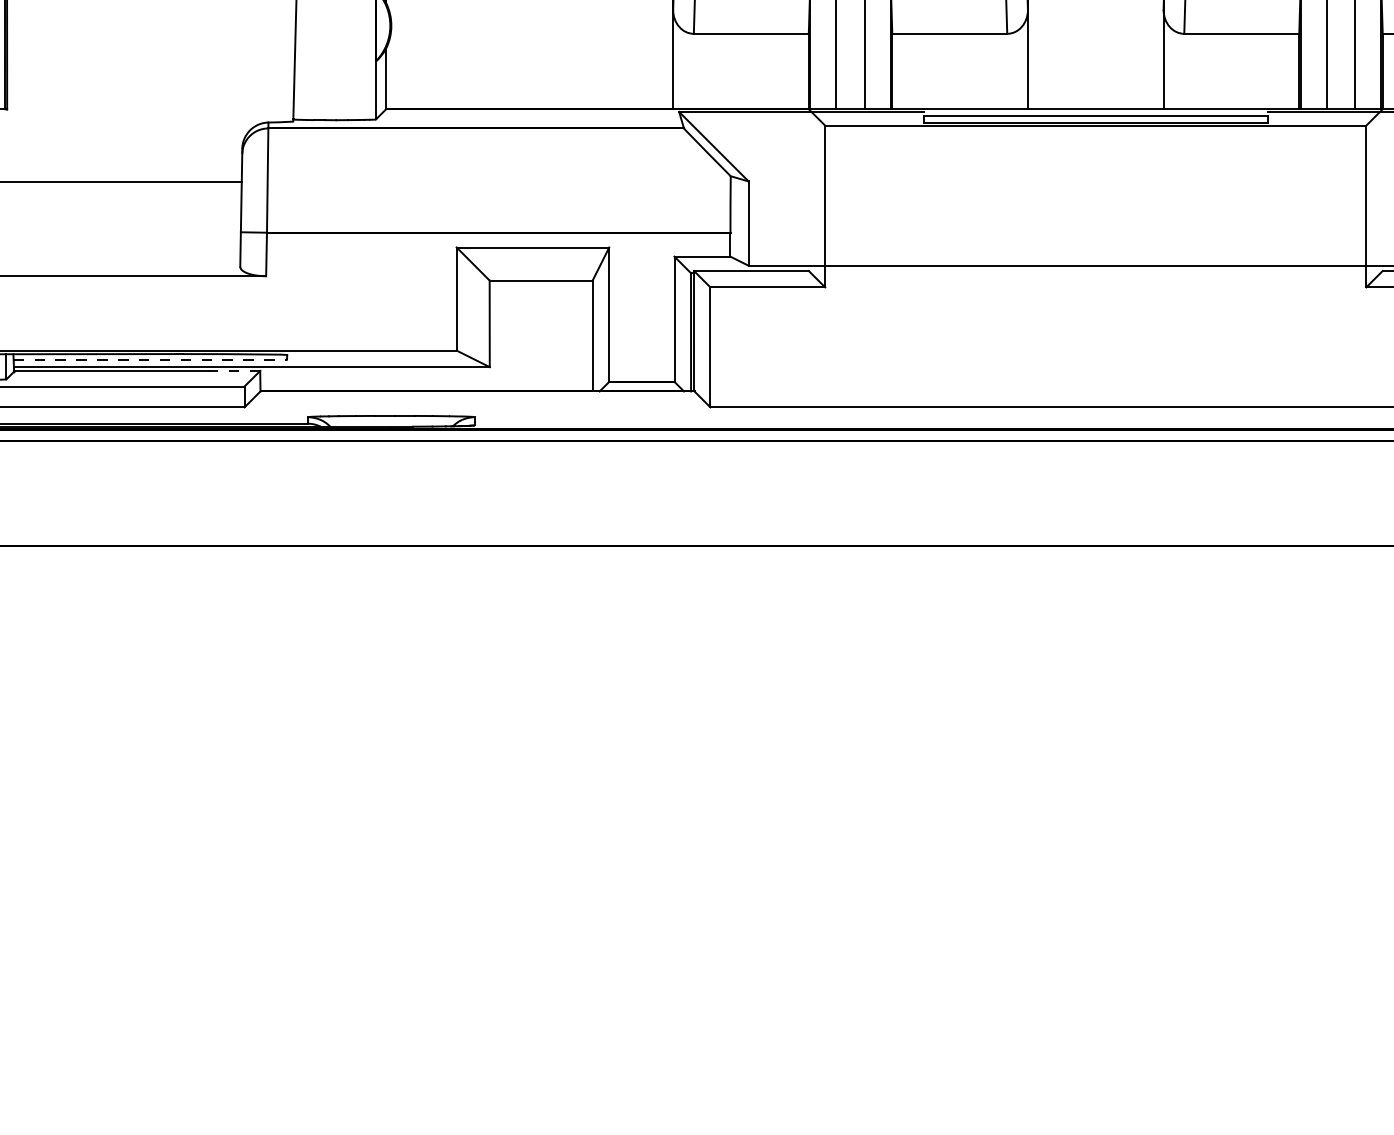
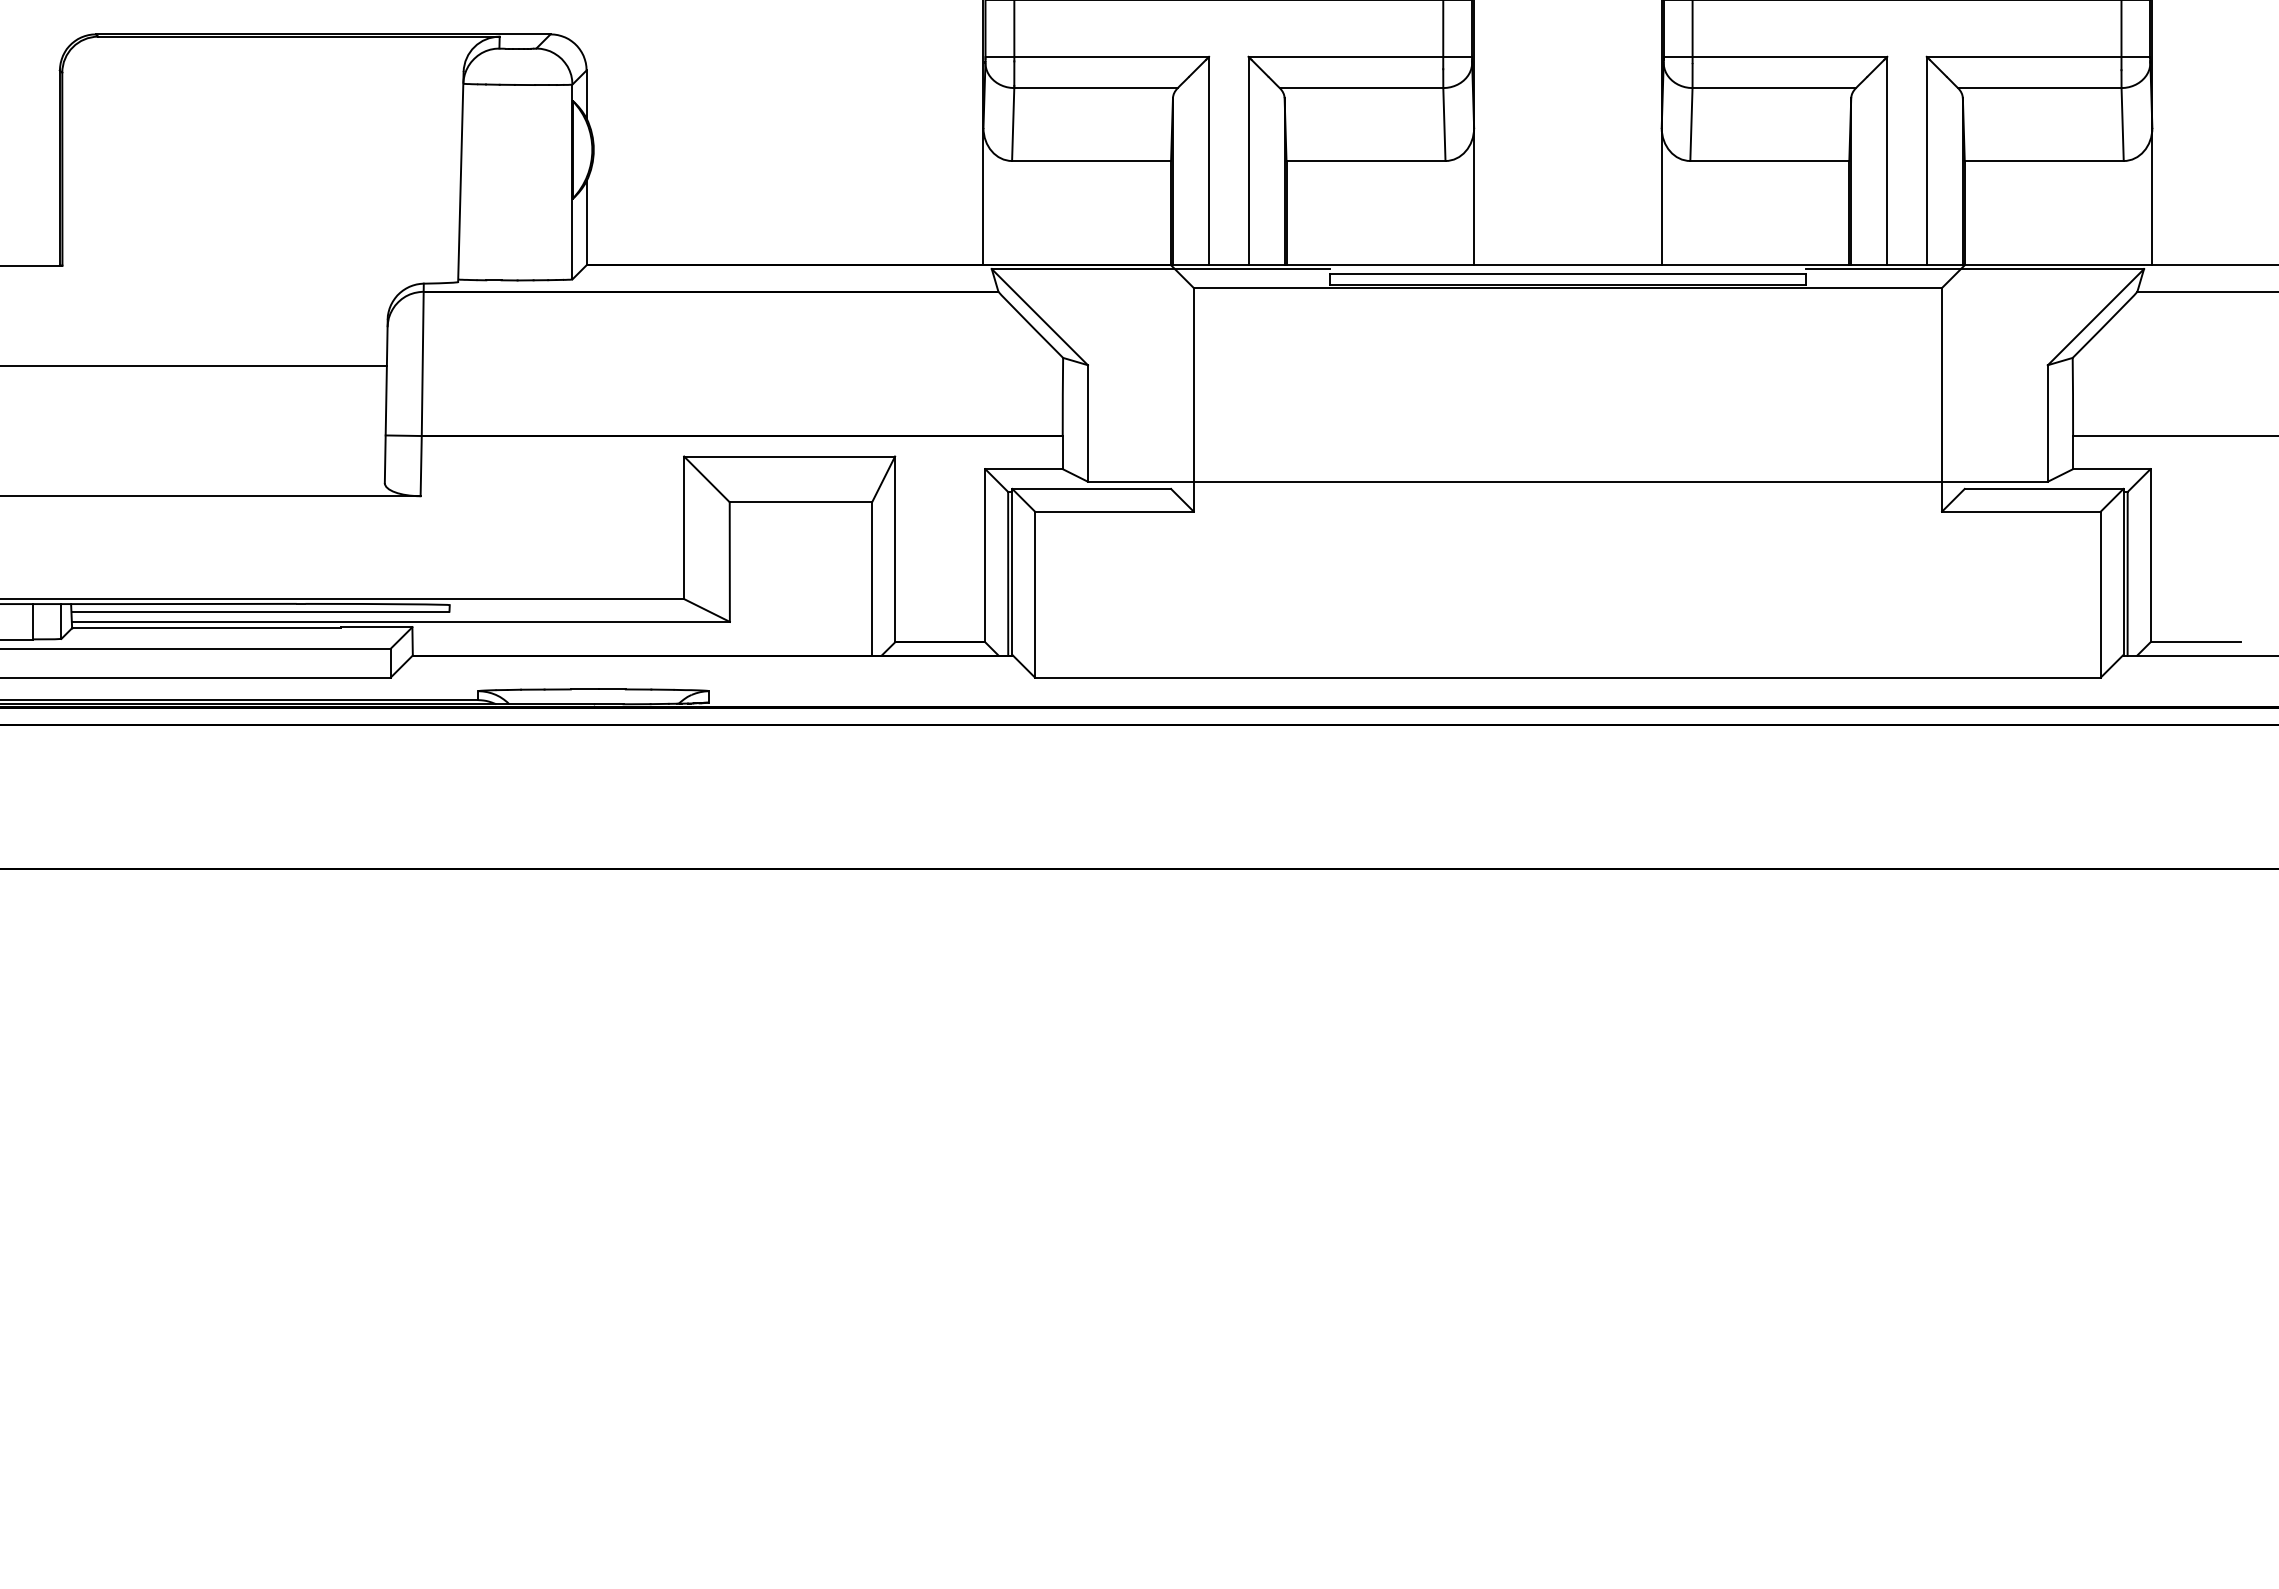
line: (150, 359) -> (260, 611), dashed -> solid
line: (234, 371) -> (376, 627), dashed -> solid

